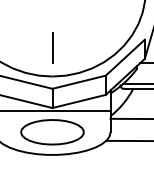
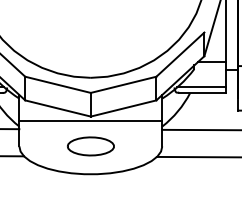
line: (52, 47) -> (90, 41), removed
part: (52, 132) -> (90, 146), size x0.6

